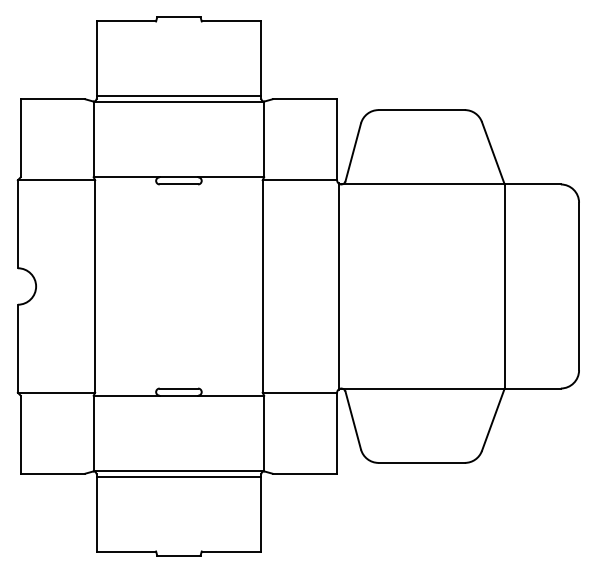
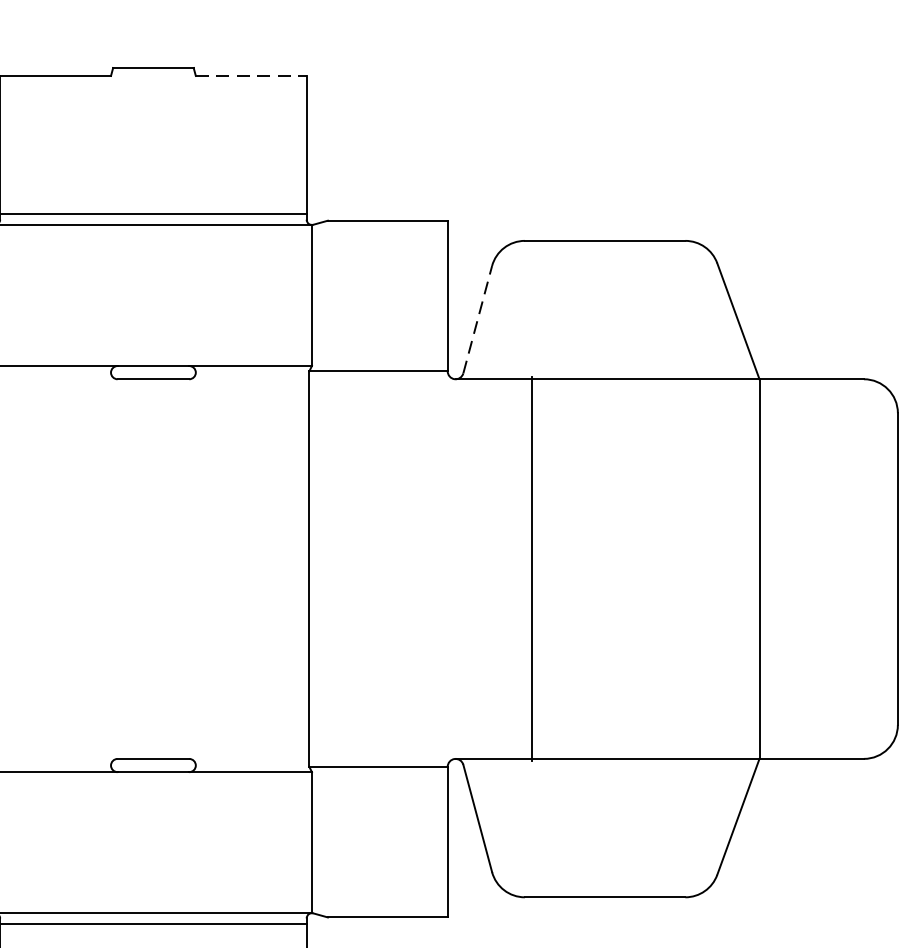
line: (231, 21) -> (251, 76), solid -> dashed
line: (353, 152) -> (478, 319), solid -> dashed
line: (338, 286) -> (532, 569), moved

